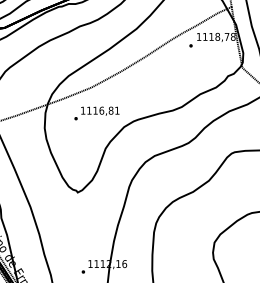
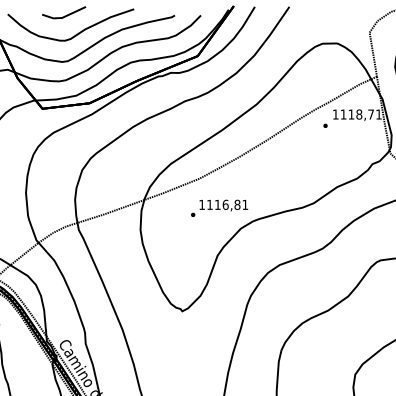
text: (232, 36) -> (378, 114), 1118,78 -> 1118,71
text: (96, 112) -> (219, 207), moved

